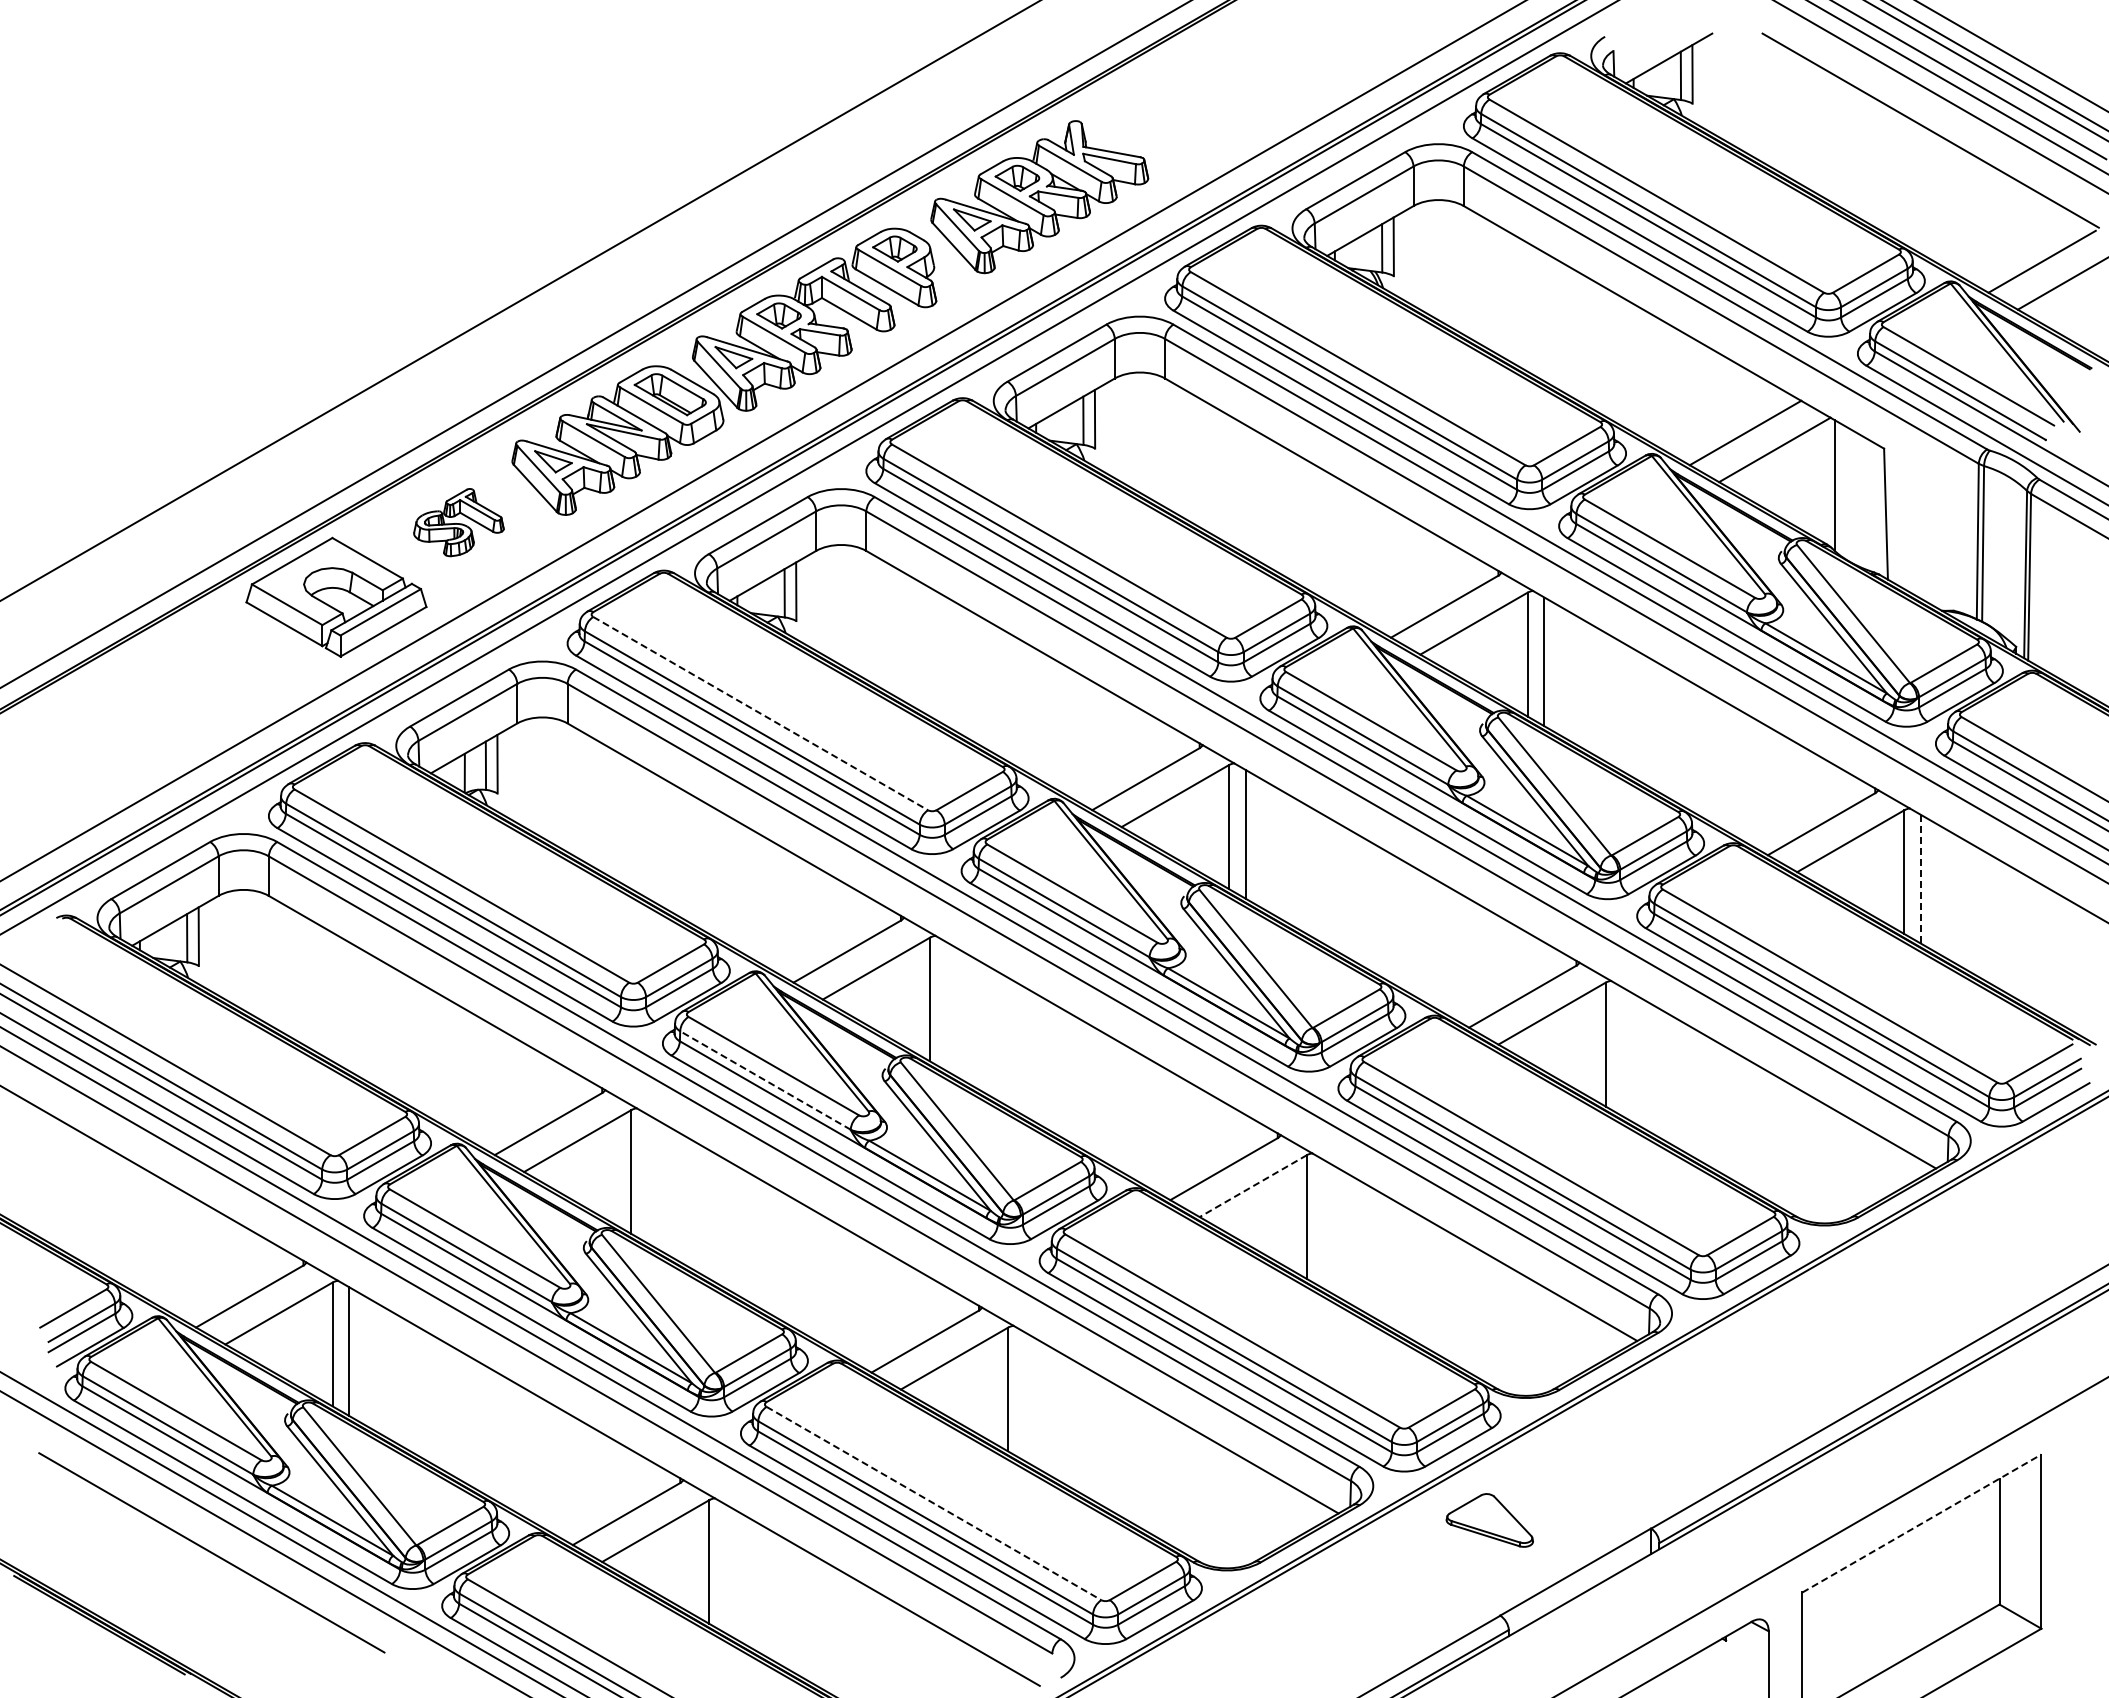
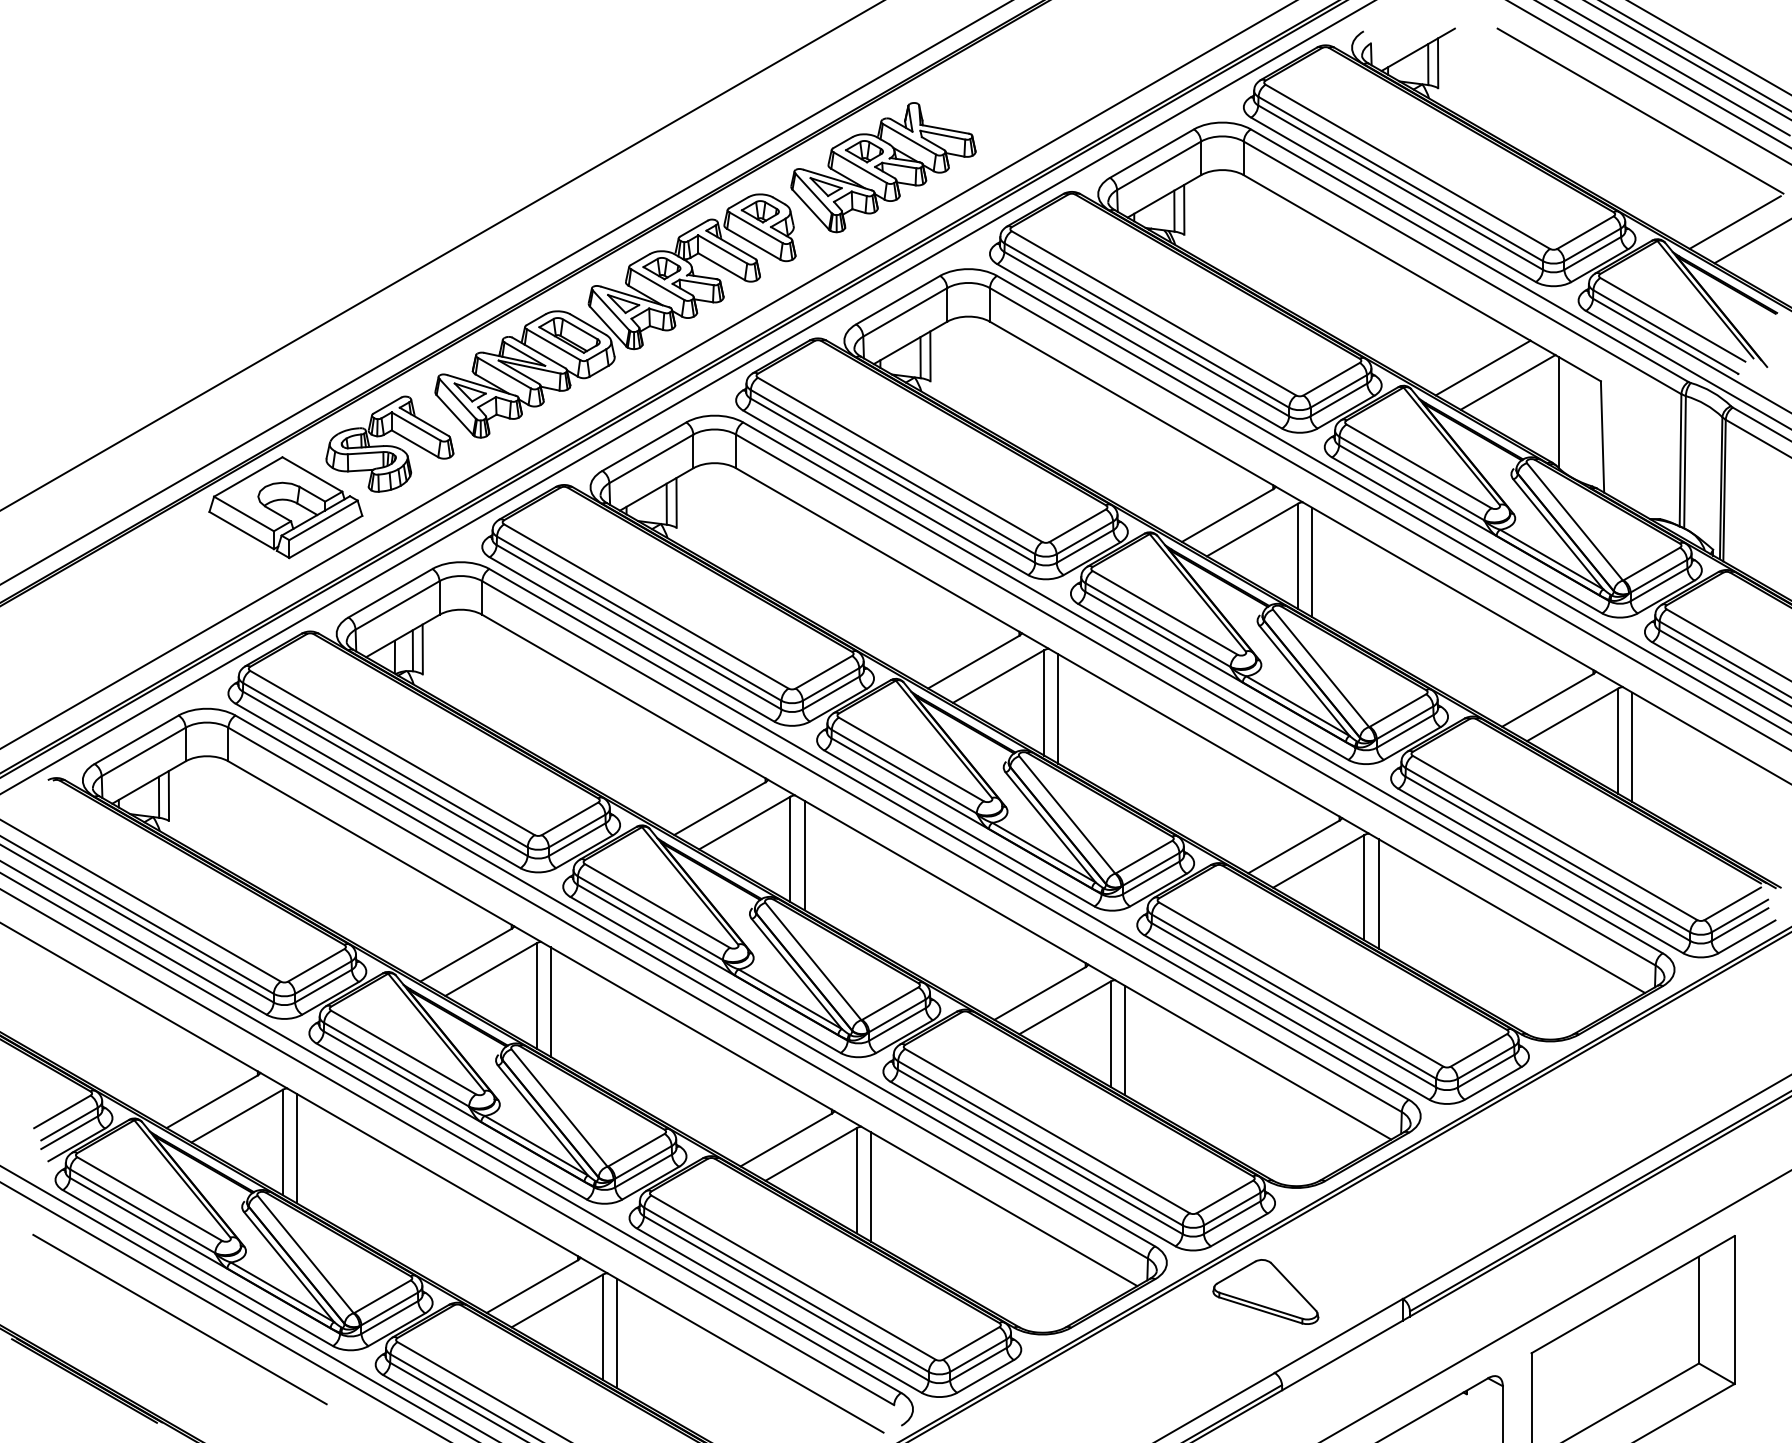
part: (458, 522) -> (389, 444), size x1.67
line: (761, 713) -> (647, 606), dashed -> solid
line: (1921, 879) -> (1632, 747), dashed -> solid
line: (946, 1006) -> (804, 855), added
line: (1622, 1051) -> (1378, 893), added
line: (765, 1080) -> (650, 918), dashed -> solid
line: (648, 1178) -> (551, 1001), added
line: (1253, 1186) -> (1065, 1008), dashed -> solid
line: (1323, 1223) -> (1124, 1039), added
line: (1024, 1396) -> (870, 1186), added
line: (934, 1503) -> (794, 1277), dashed -> solid
part: (1489, 1520) -> (1265, 1292), size x1.43
line: (1921, 1523) -> (1632, 1294), dashed -> solid
line: (726, 1568) -> (617, 1332), added

